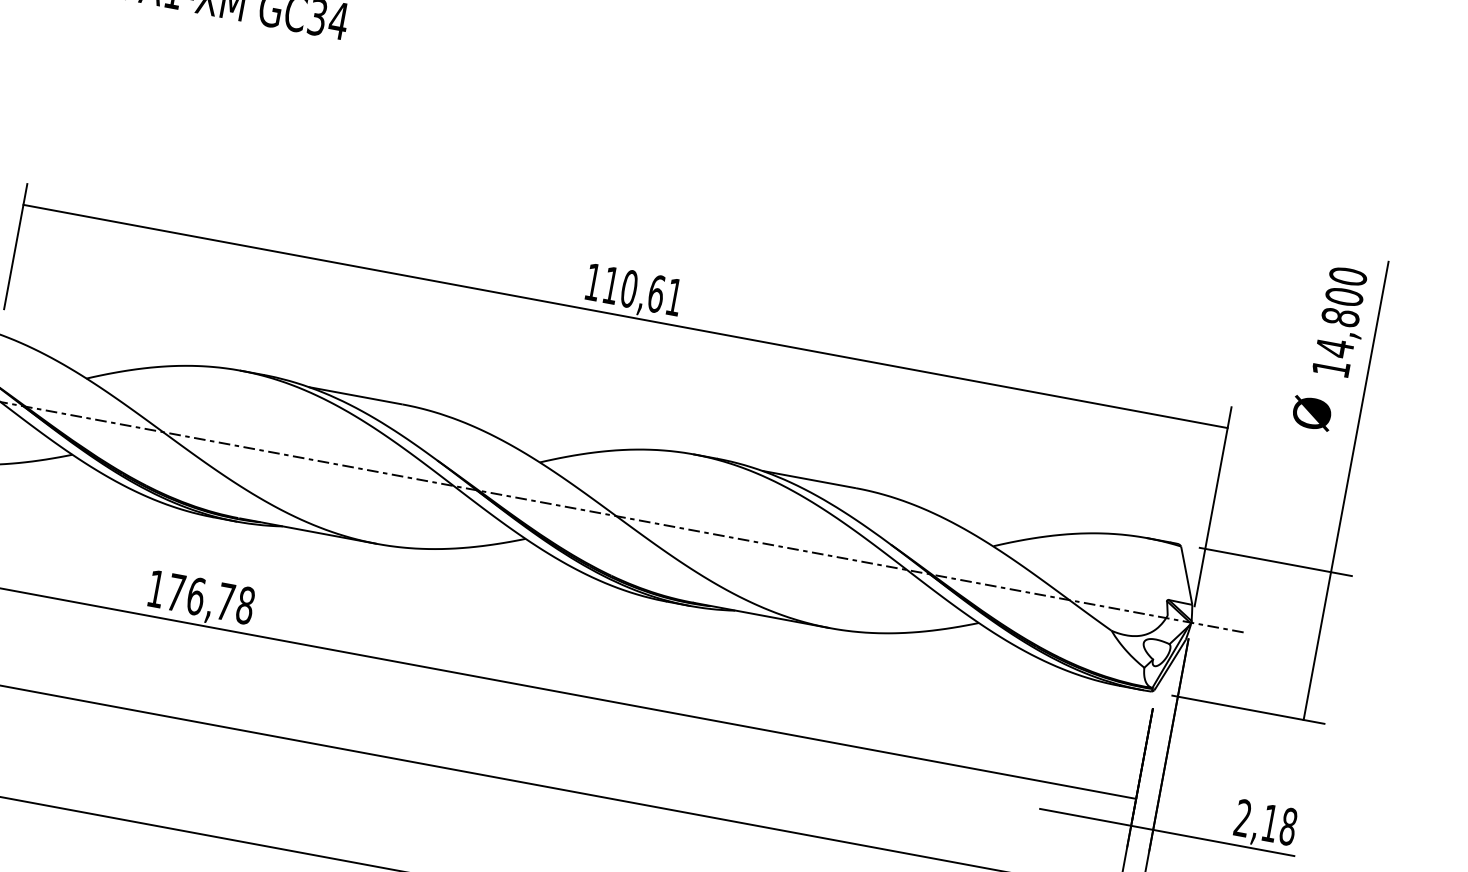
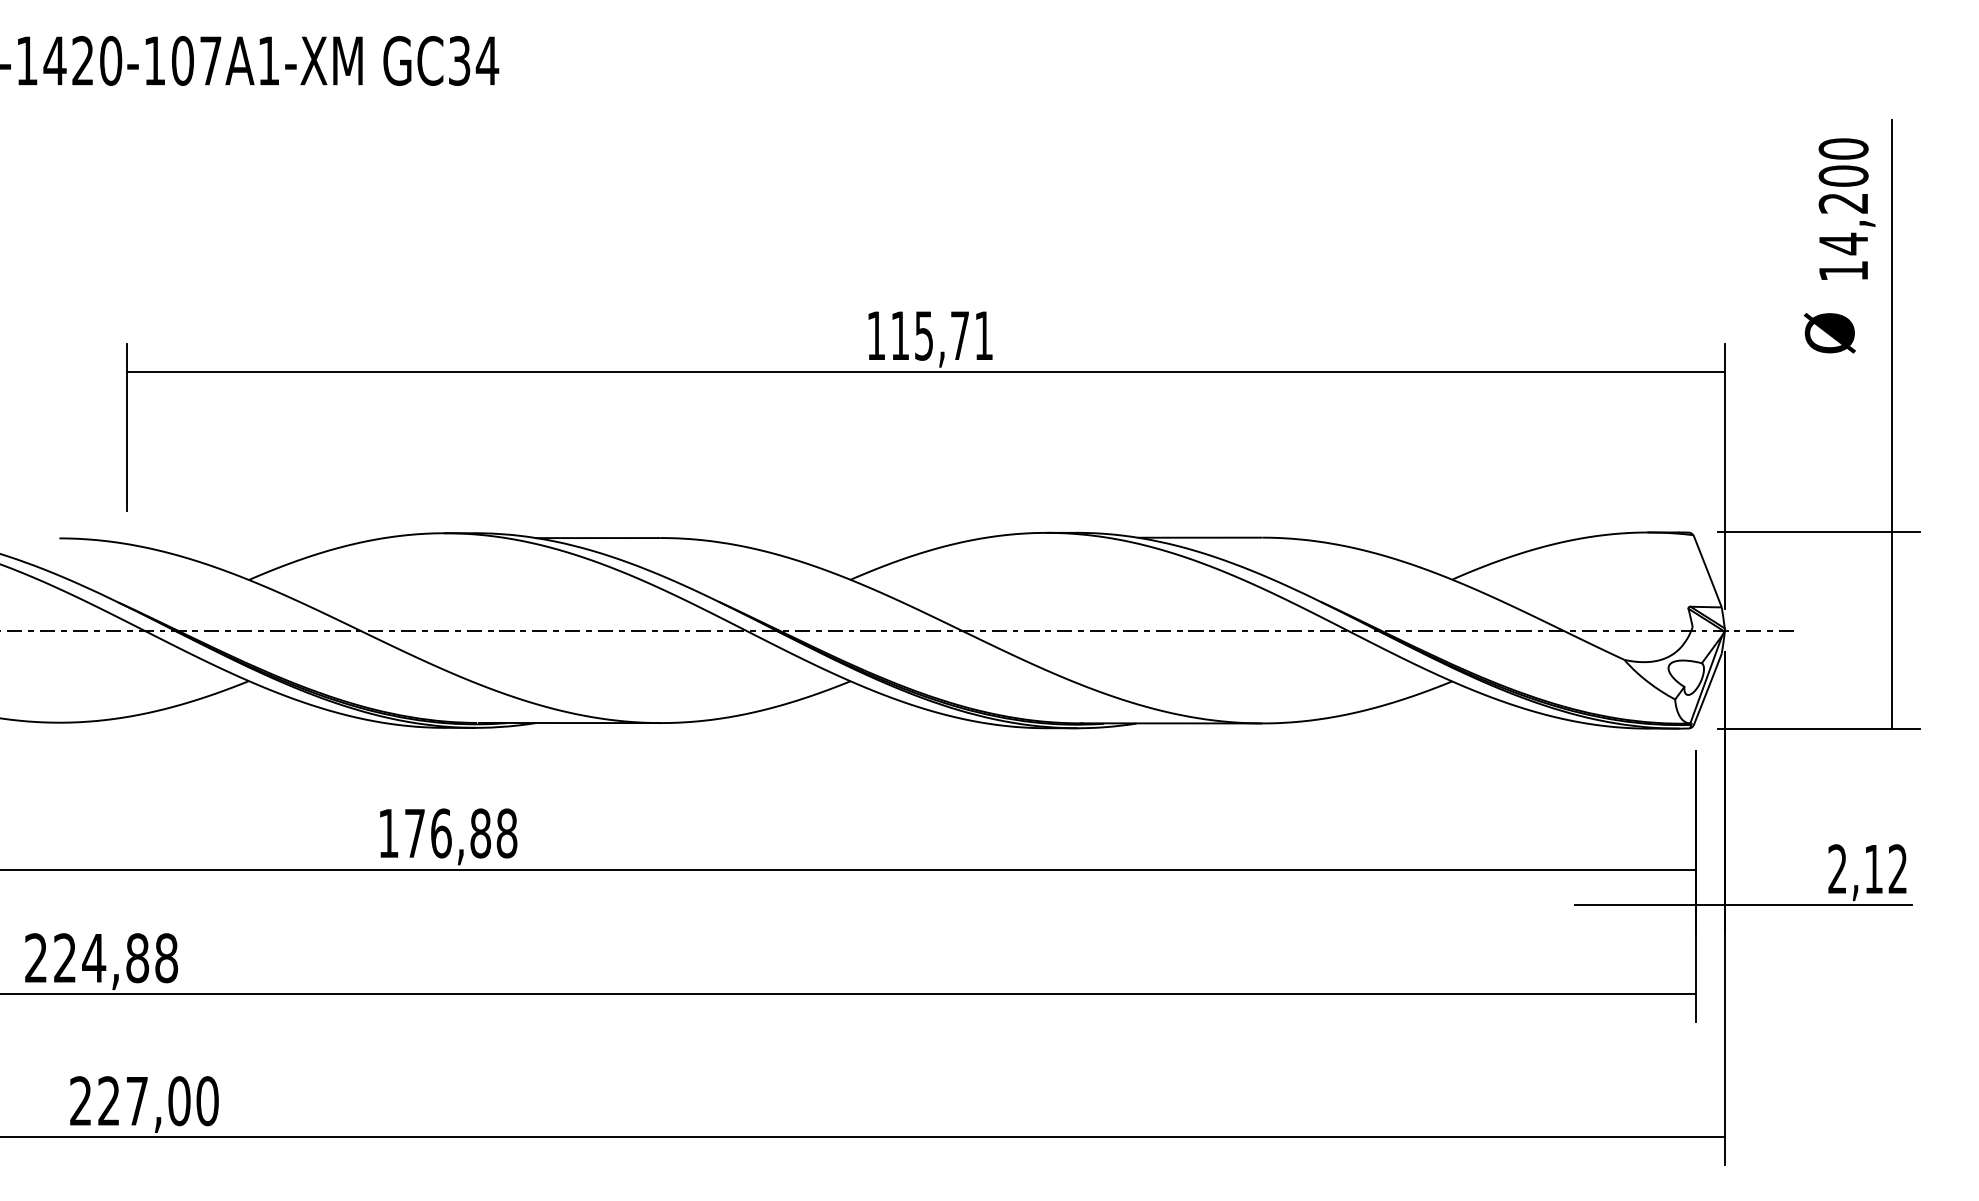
text: (642, 291) -> (941, 335), 110,61 -> 115,71
text: (1340, 316) -> (1843, 202), 14,800 -> 14,200
text: (225, 601) -> (480, 833), 176,78 -> 176,88
text: (1288, 826) -> (1897, 869), 2,18 -> 2,12

